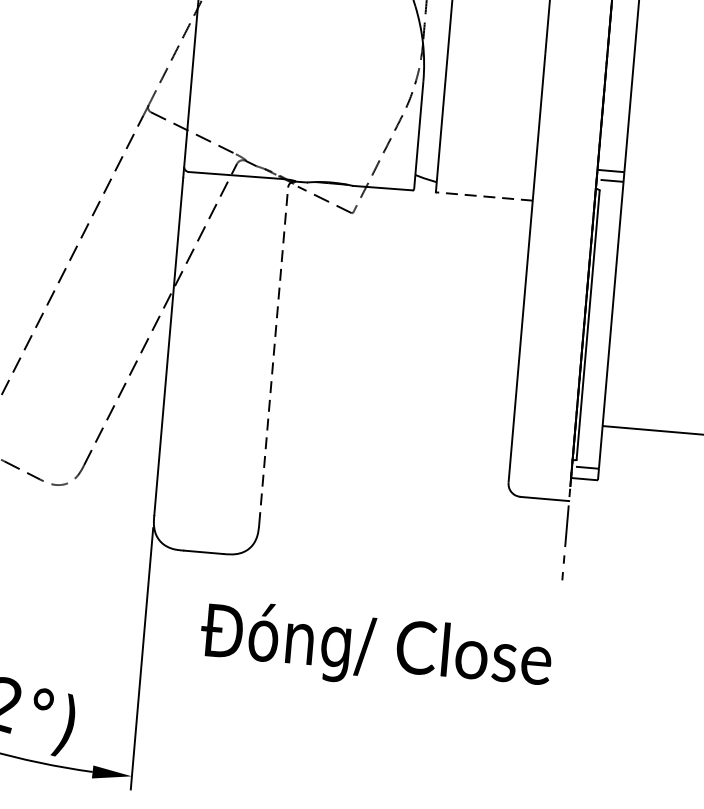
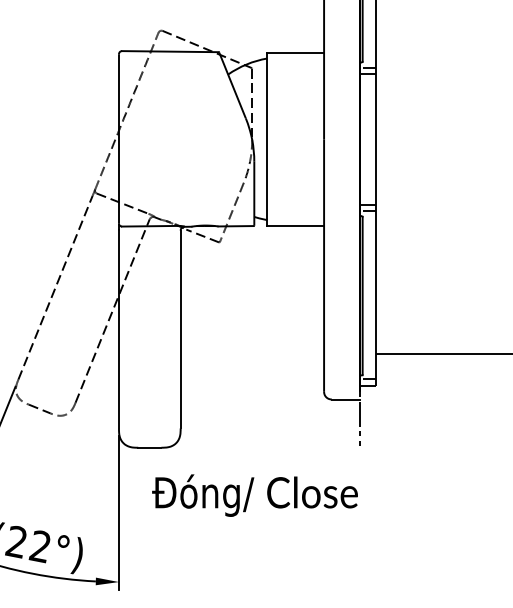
line: (484, 197) -> (295, 226), dashed -> solid
line: (273, 355) -> (180, 329), dashed -> solid

